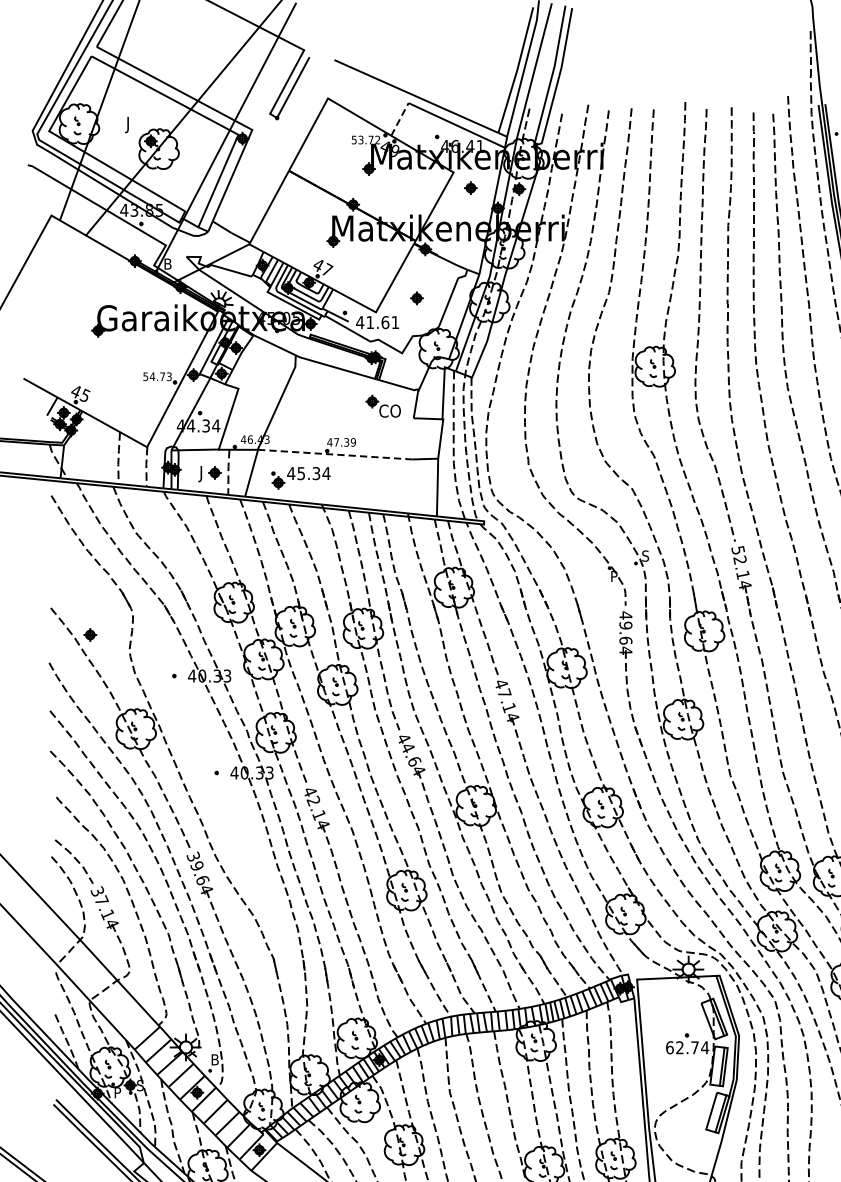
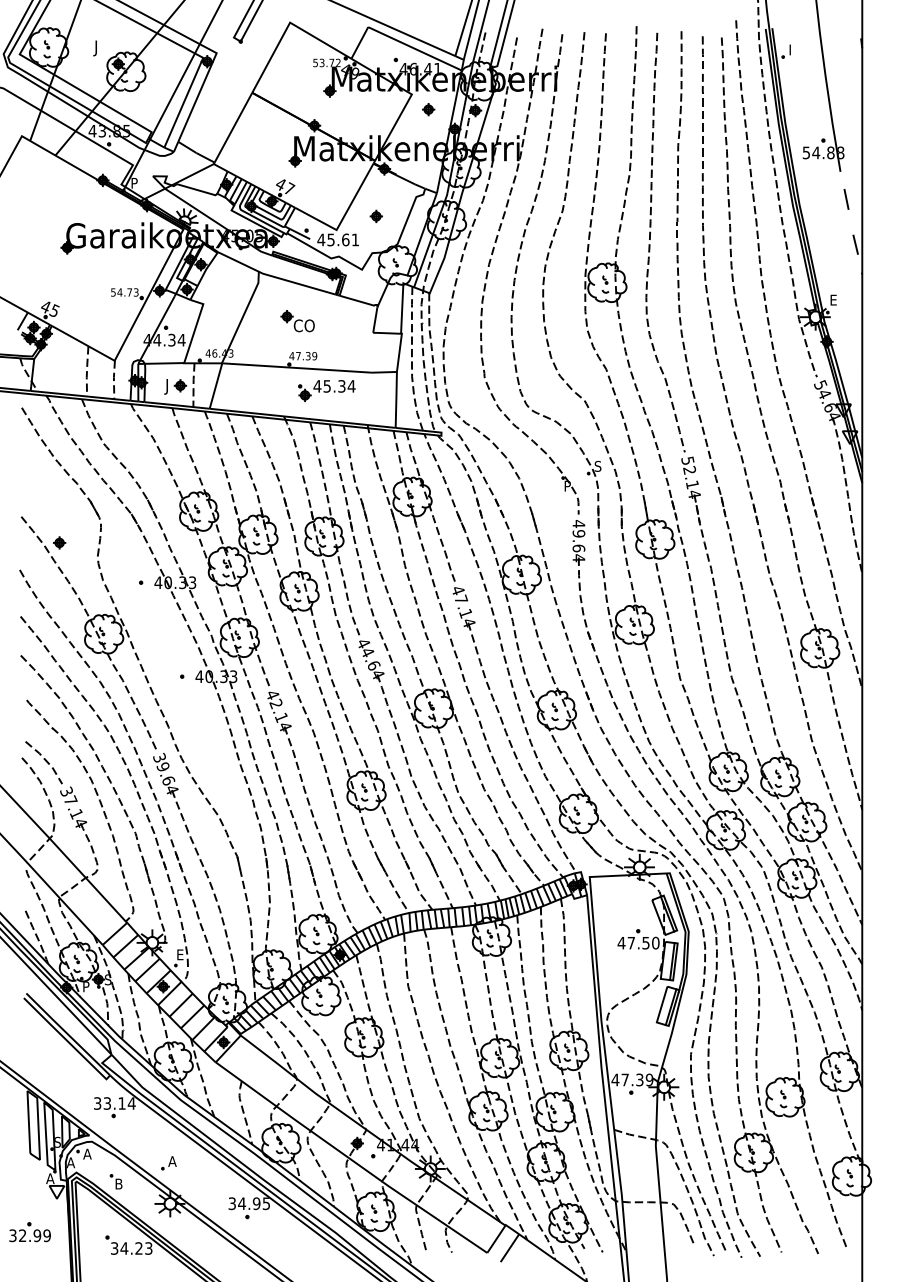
line: (399, 118) -> (359, 42), dashed -> solid
text: (168, 264) -> (135, 183), B -> P
text: (369, 322) -> (330, 239), 41.61 -> 45.61
part: (383, 406) -> (297, 321), moved
line: (334, 454) -> (296, 367), dashed -> solid
part: (300, 477) -> (326, 390), moved
text: (687, 1047) -> (638, 942), 62.74 -> 47.50
text: (217, 1059) -> (182, 954), B -> E

